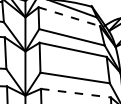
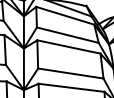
line: (69, 16) -> (65, 15), dashed -> solid
line: (76, 92) -> (72, 87), dashed -> solid

